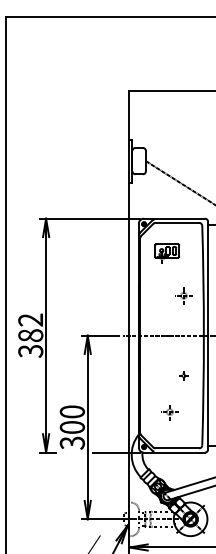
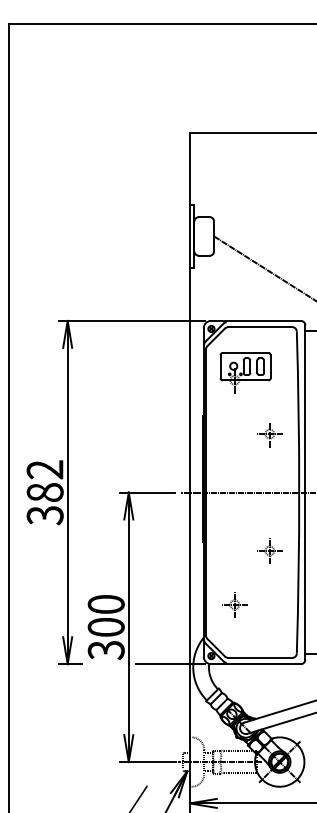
part: (167, 253) -> (245, 372), size x1.43
part: (183, 376) -> (269, 552), size x1.67
part: (169, 412) -> (234, 605), moved

